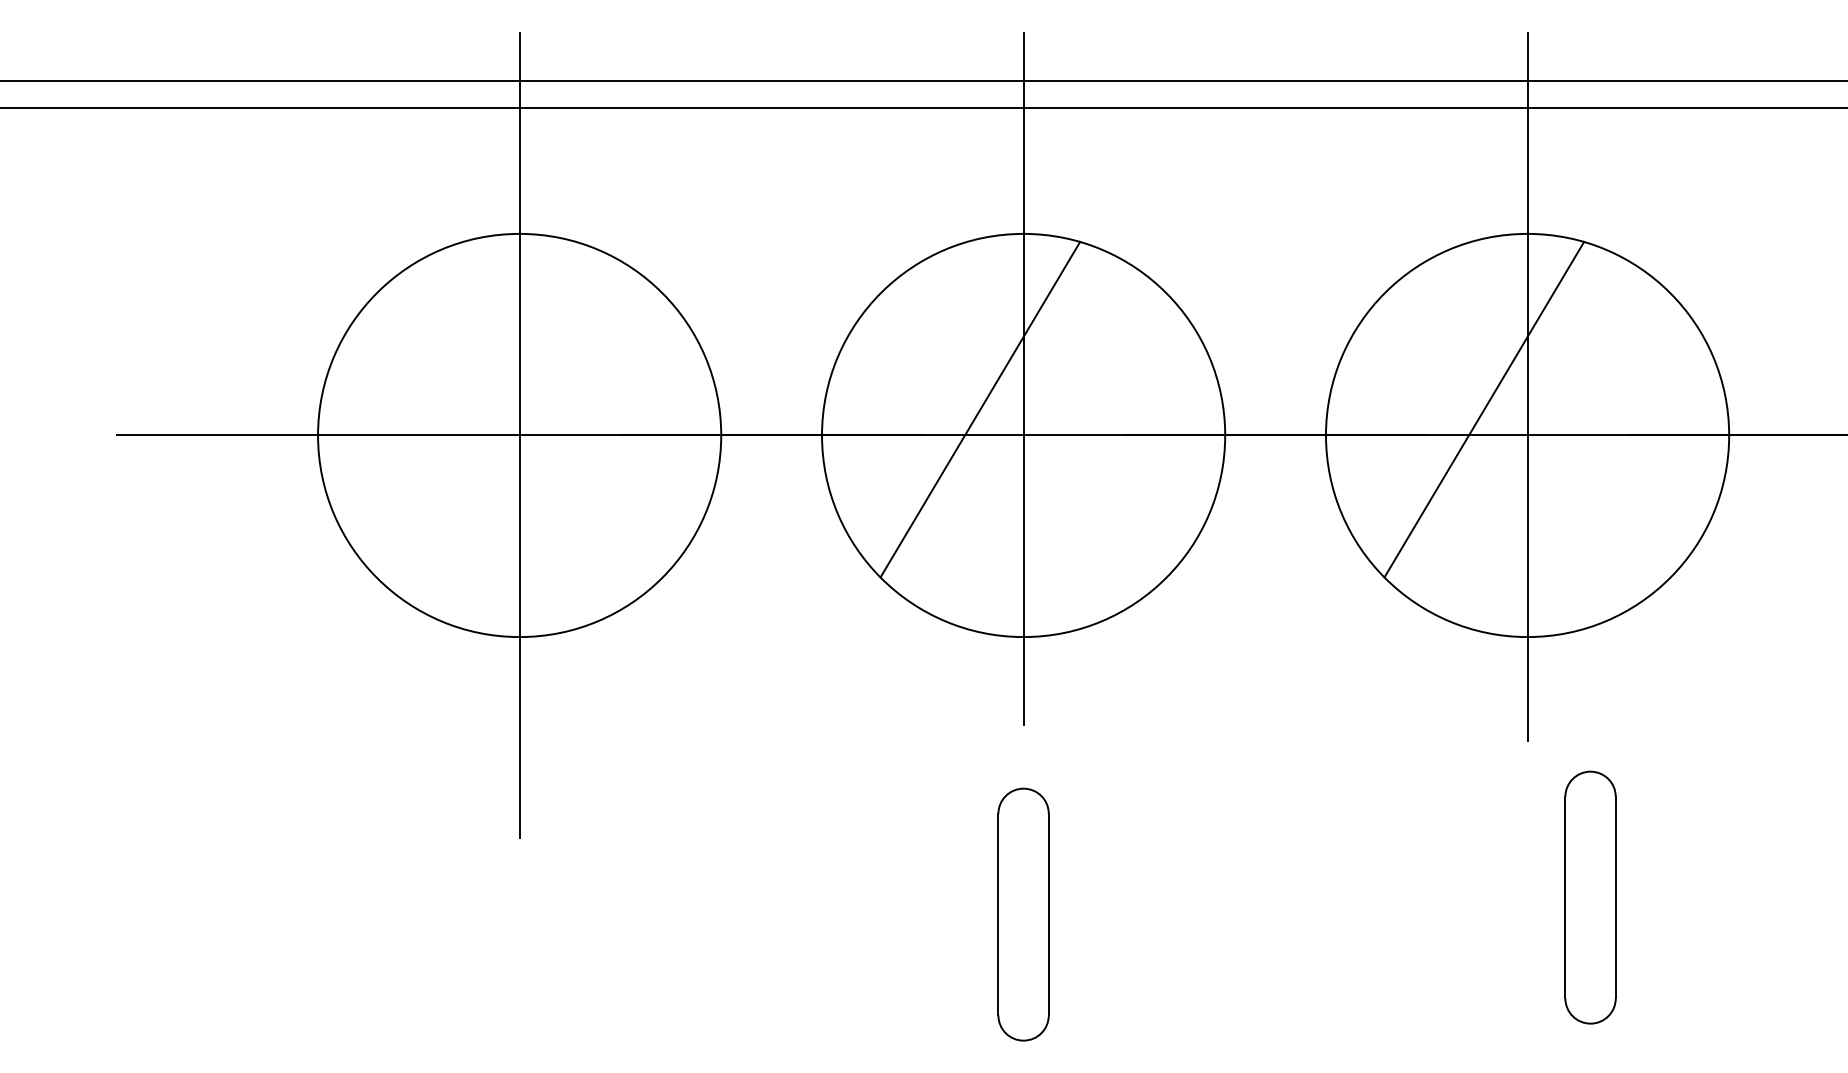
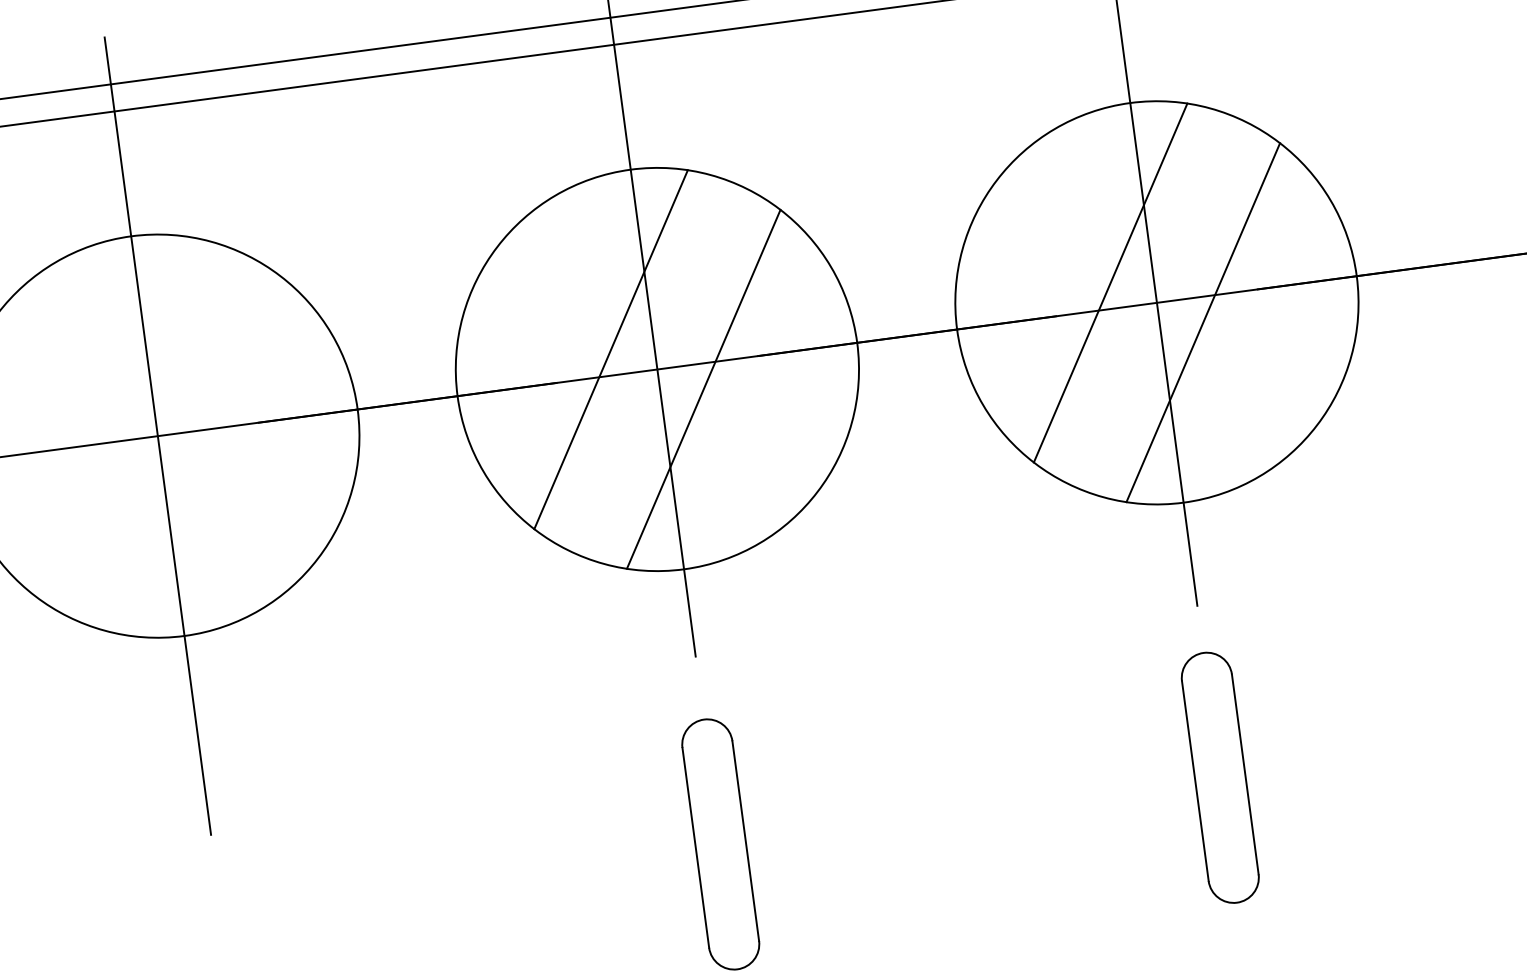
line: (1066, 461) -> (703, 389), added
line: (1570, 461) -> (1202, 322), added
part: (1590, 897) -> (1220, 777), moved

